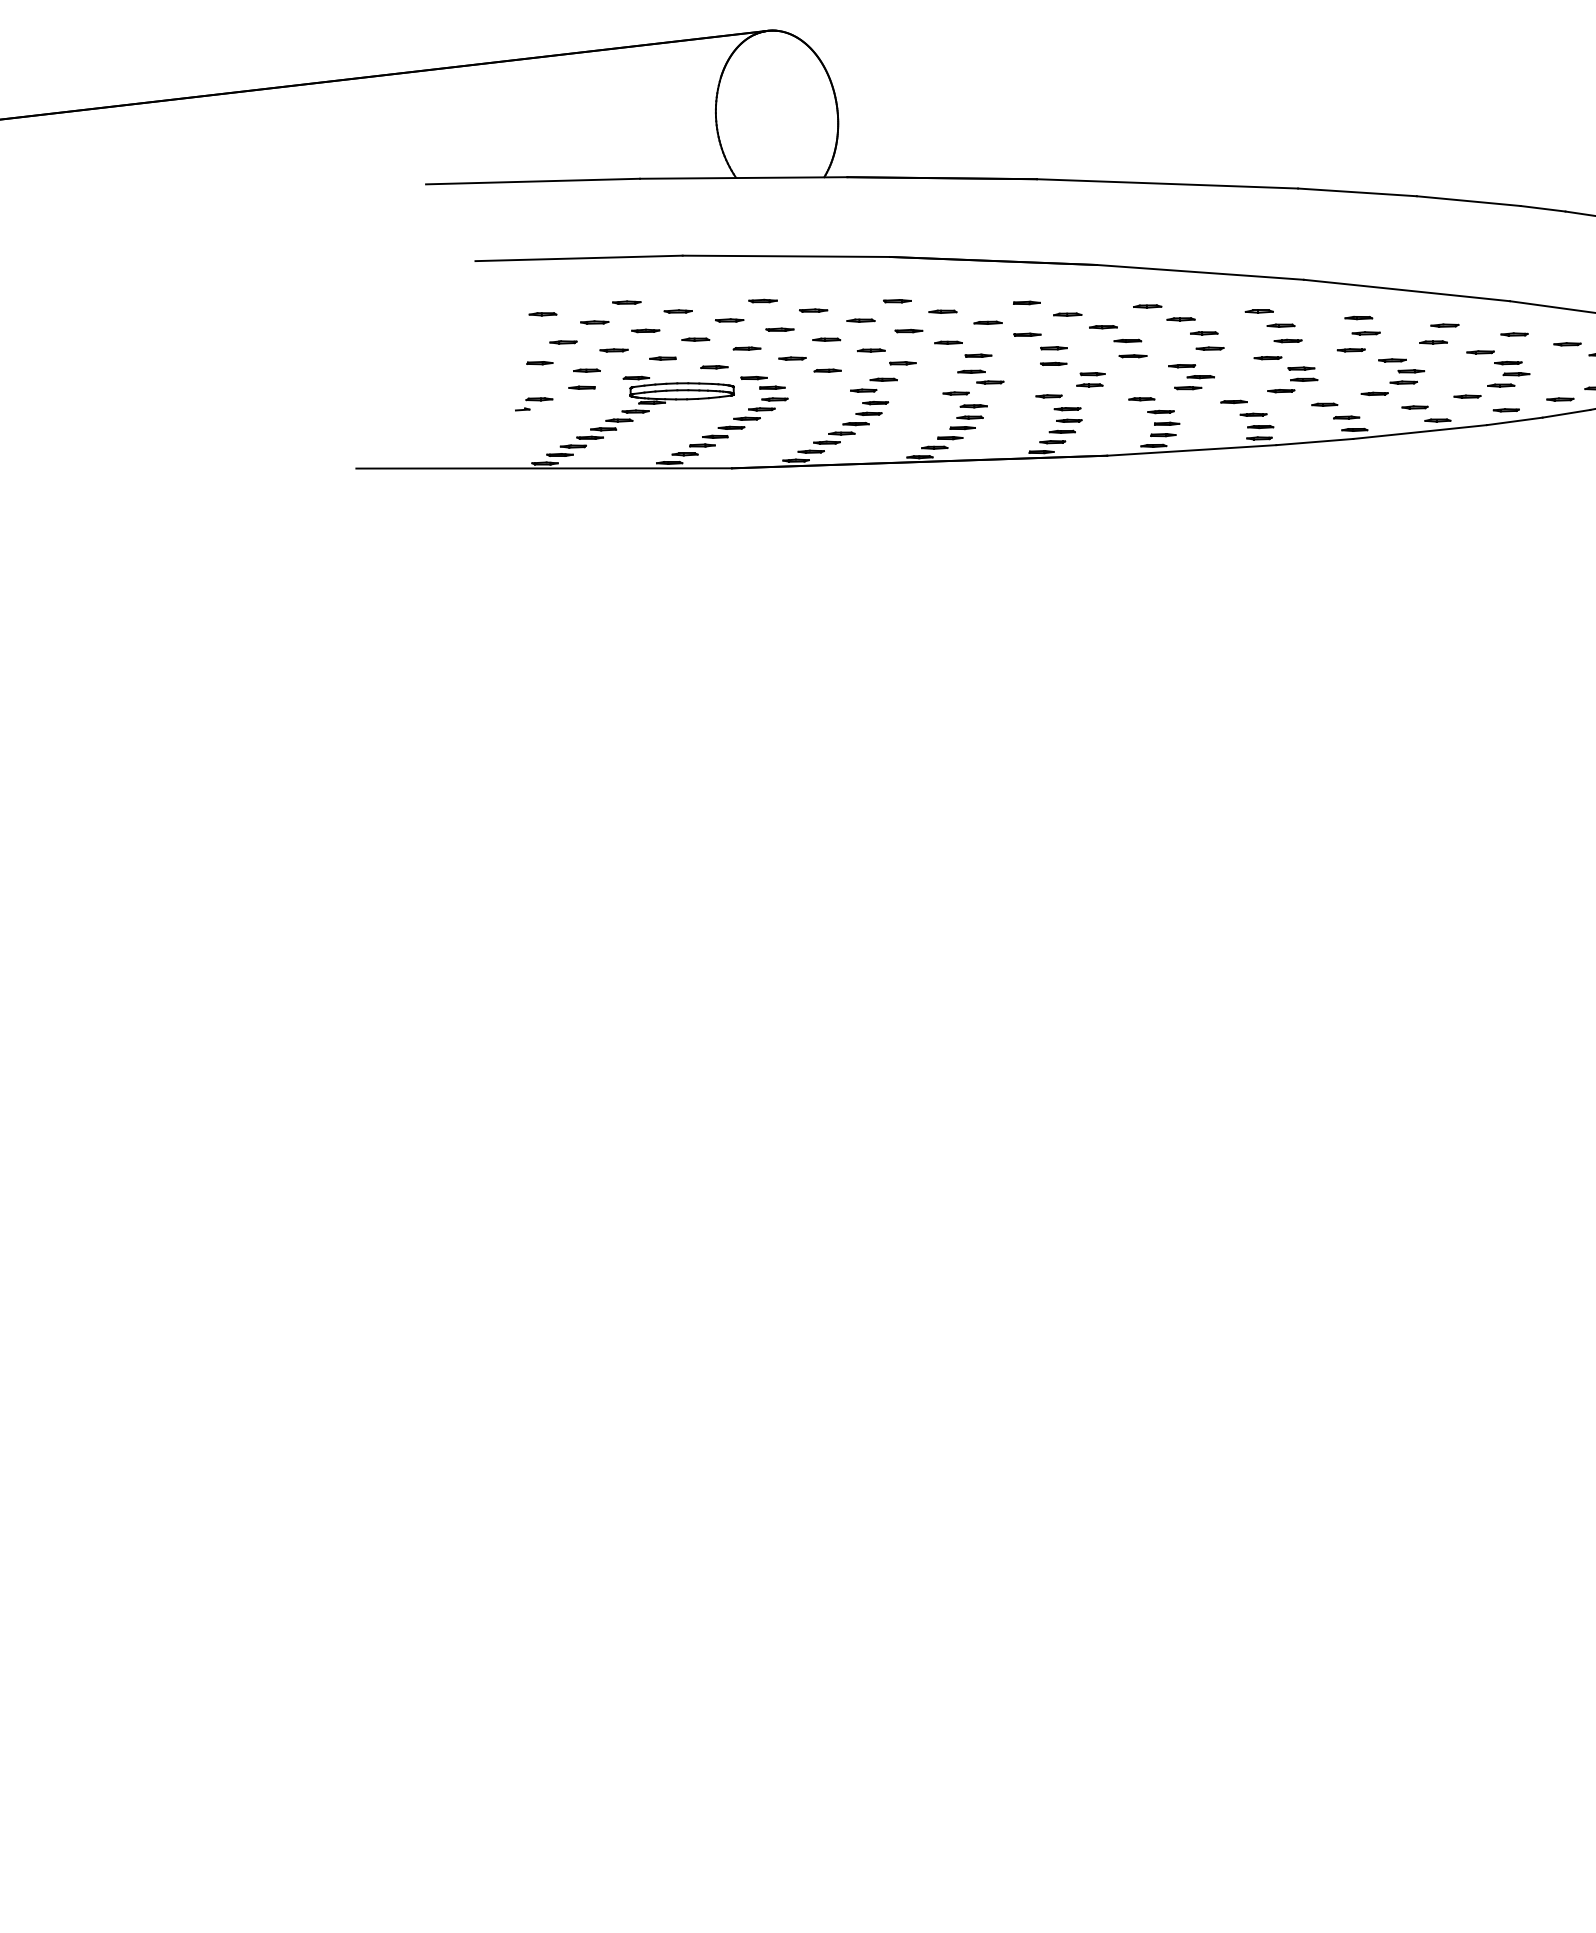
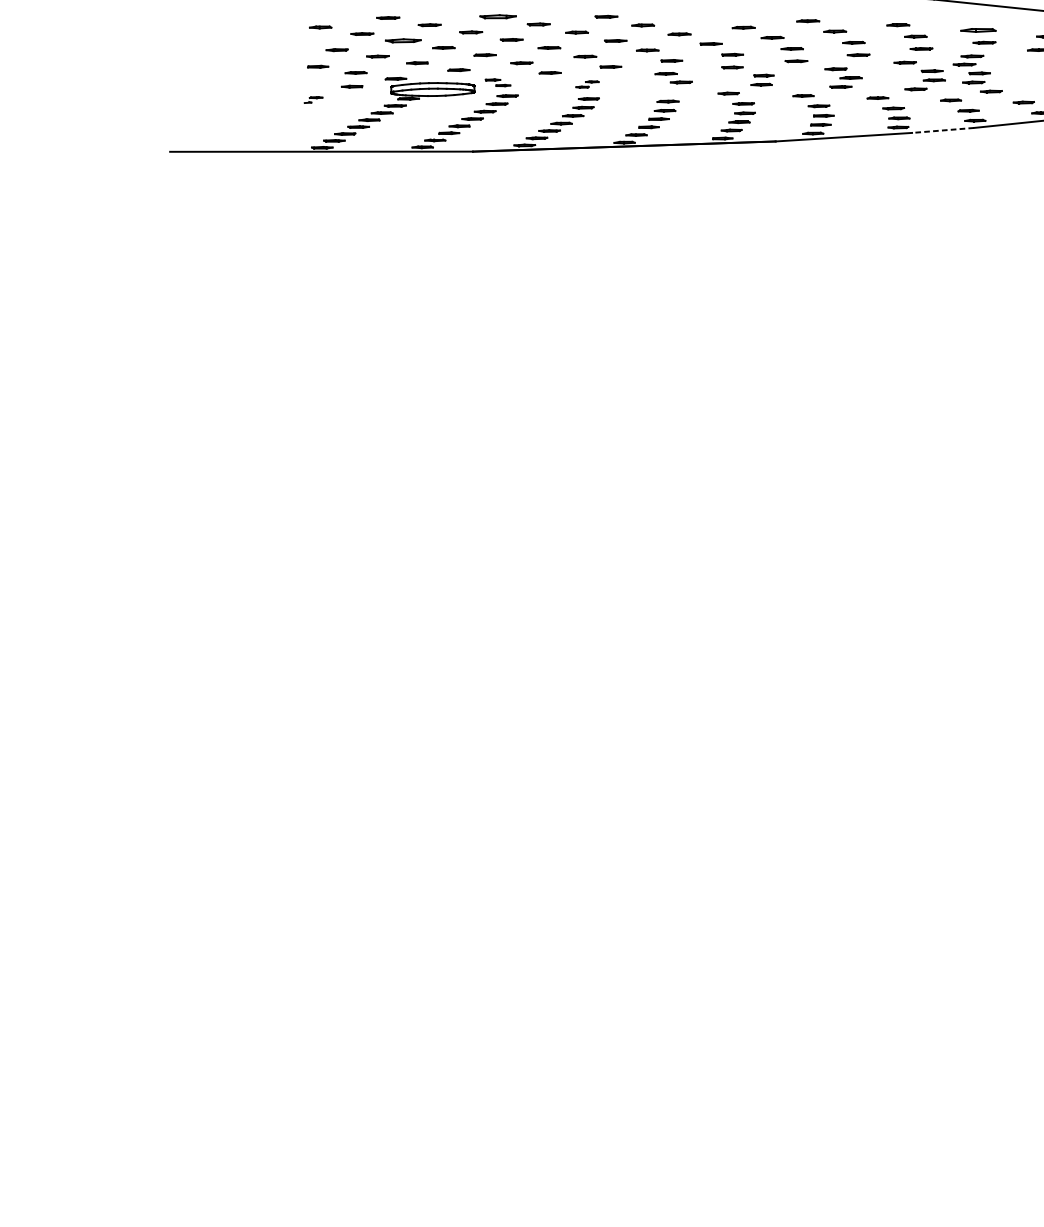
part: (762, 300) -> (497, 16), size x1.6
part: (1026, 302) -> (710, 17), removed
part: (1358, 317) -> (978, 30), size x1.6
part: (645, 330) -> (403, 40), size x1.6
part: (1401, 371) -> (971, 73), moved
part: (762, 382) -> (497, 82), size x0.7
part: (873, 384) -> (587, 84), size x0.6
line: (955, 393) -> (653, 91), removed
part: (534, 404) -> (313, 100), size x0.6
line: (1314, 442) -> (942, 130), solid -> dashed

